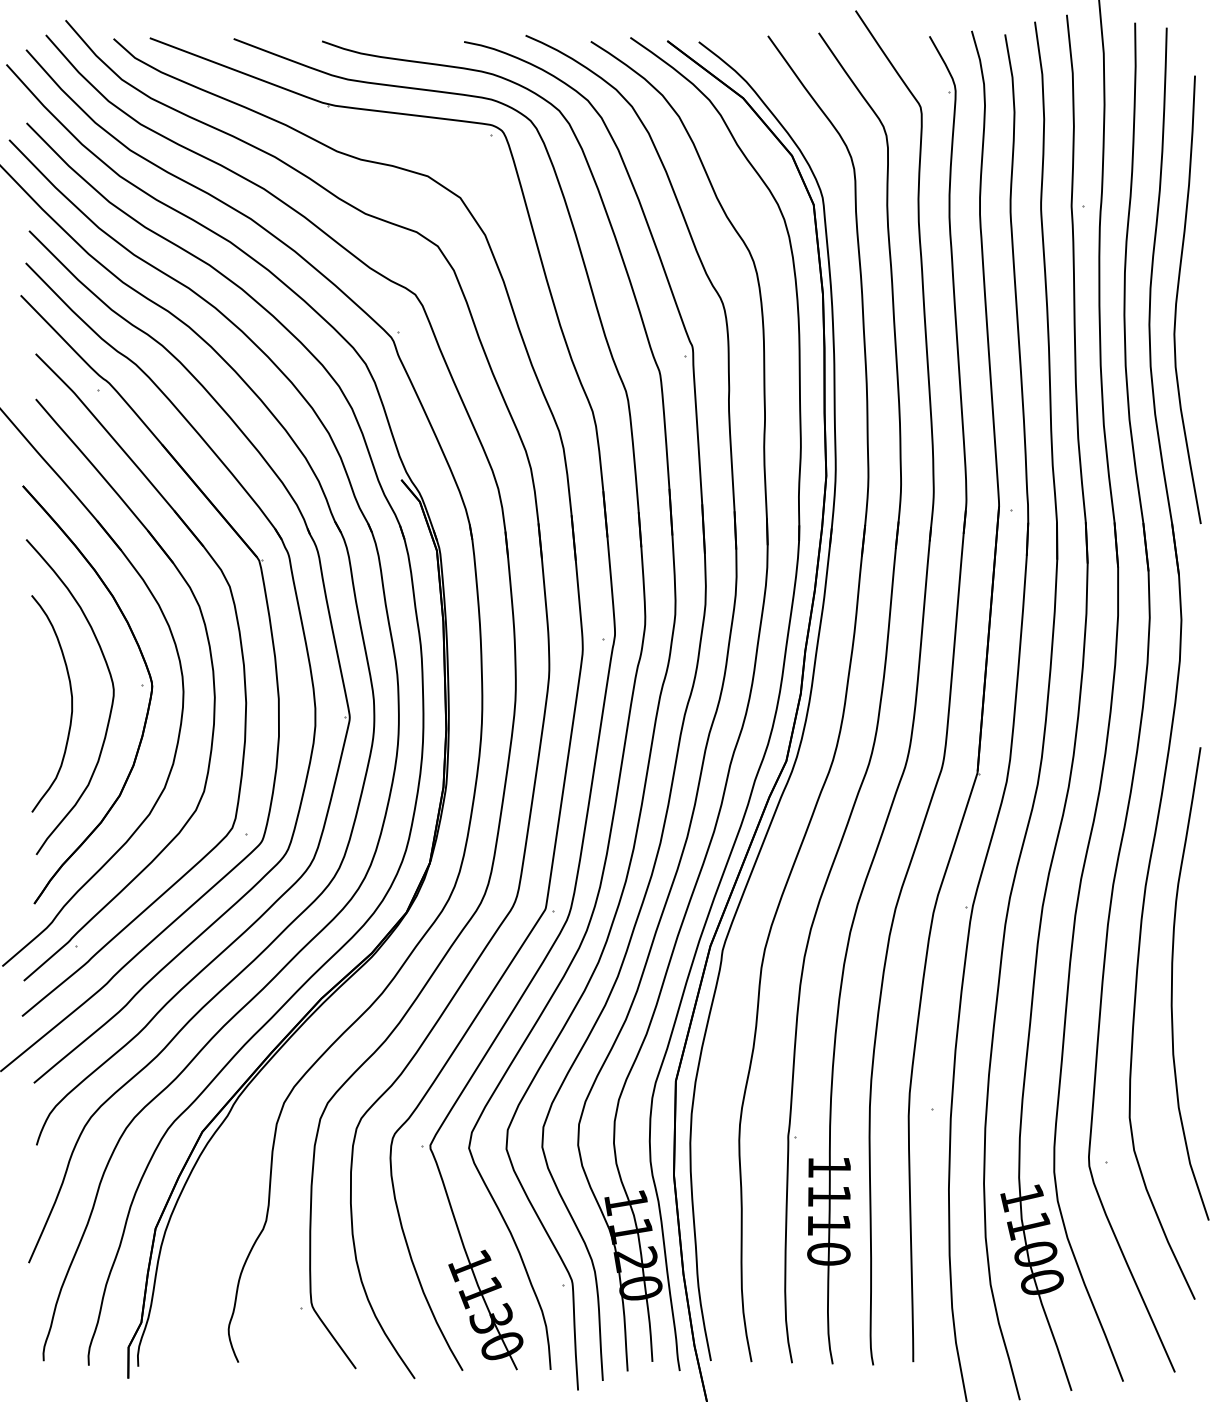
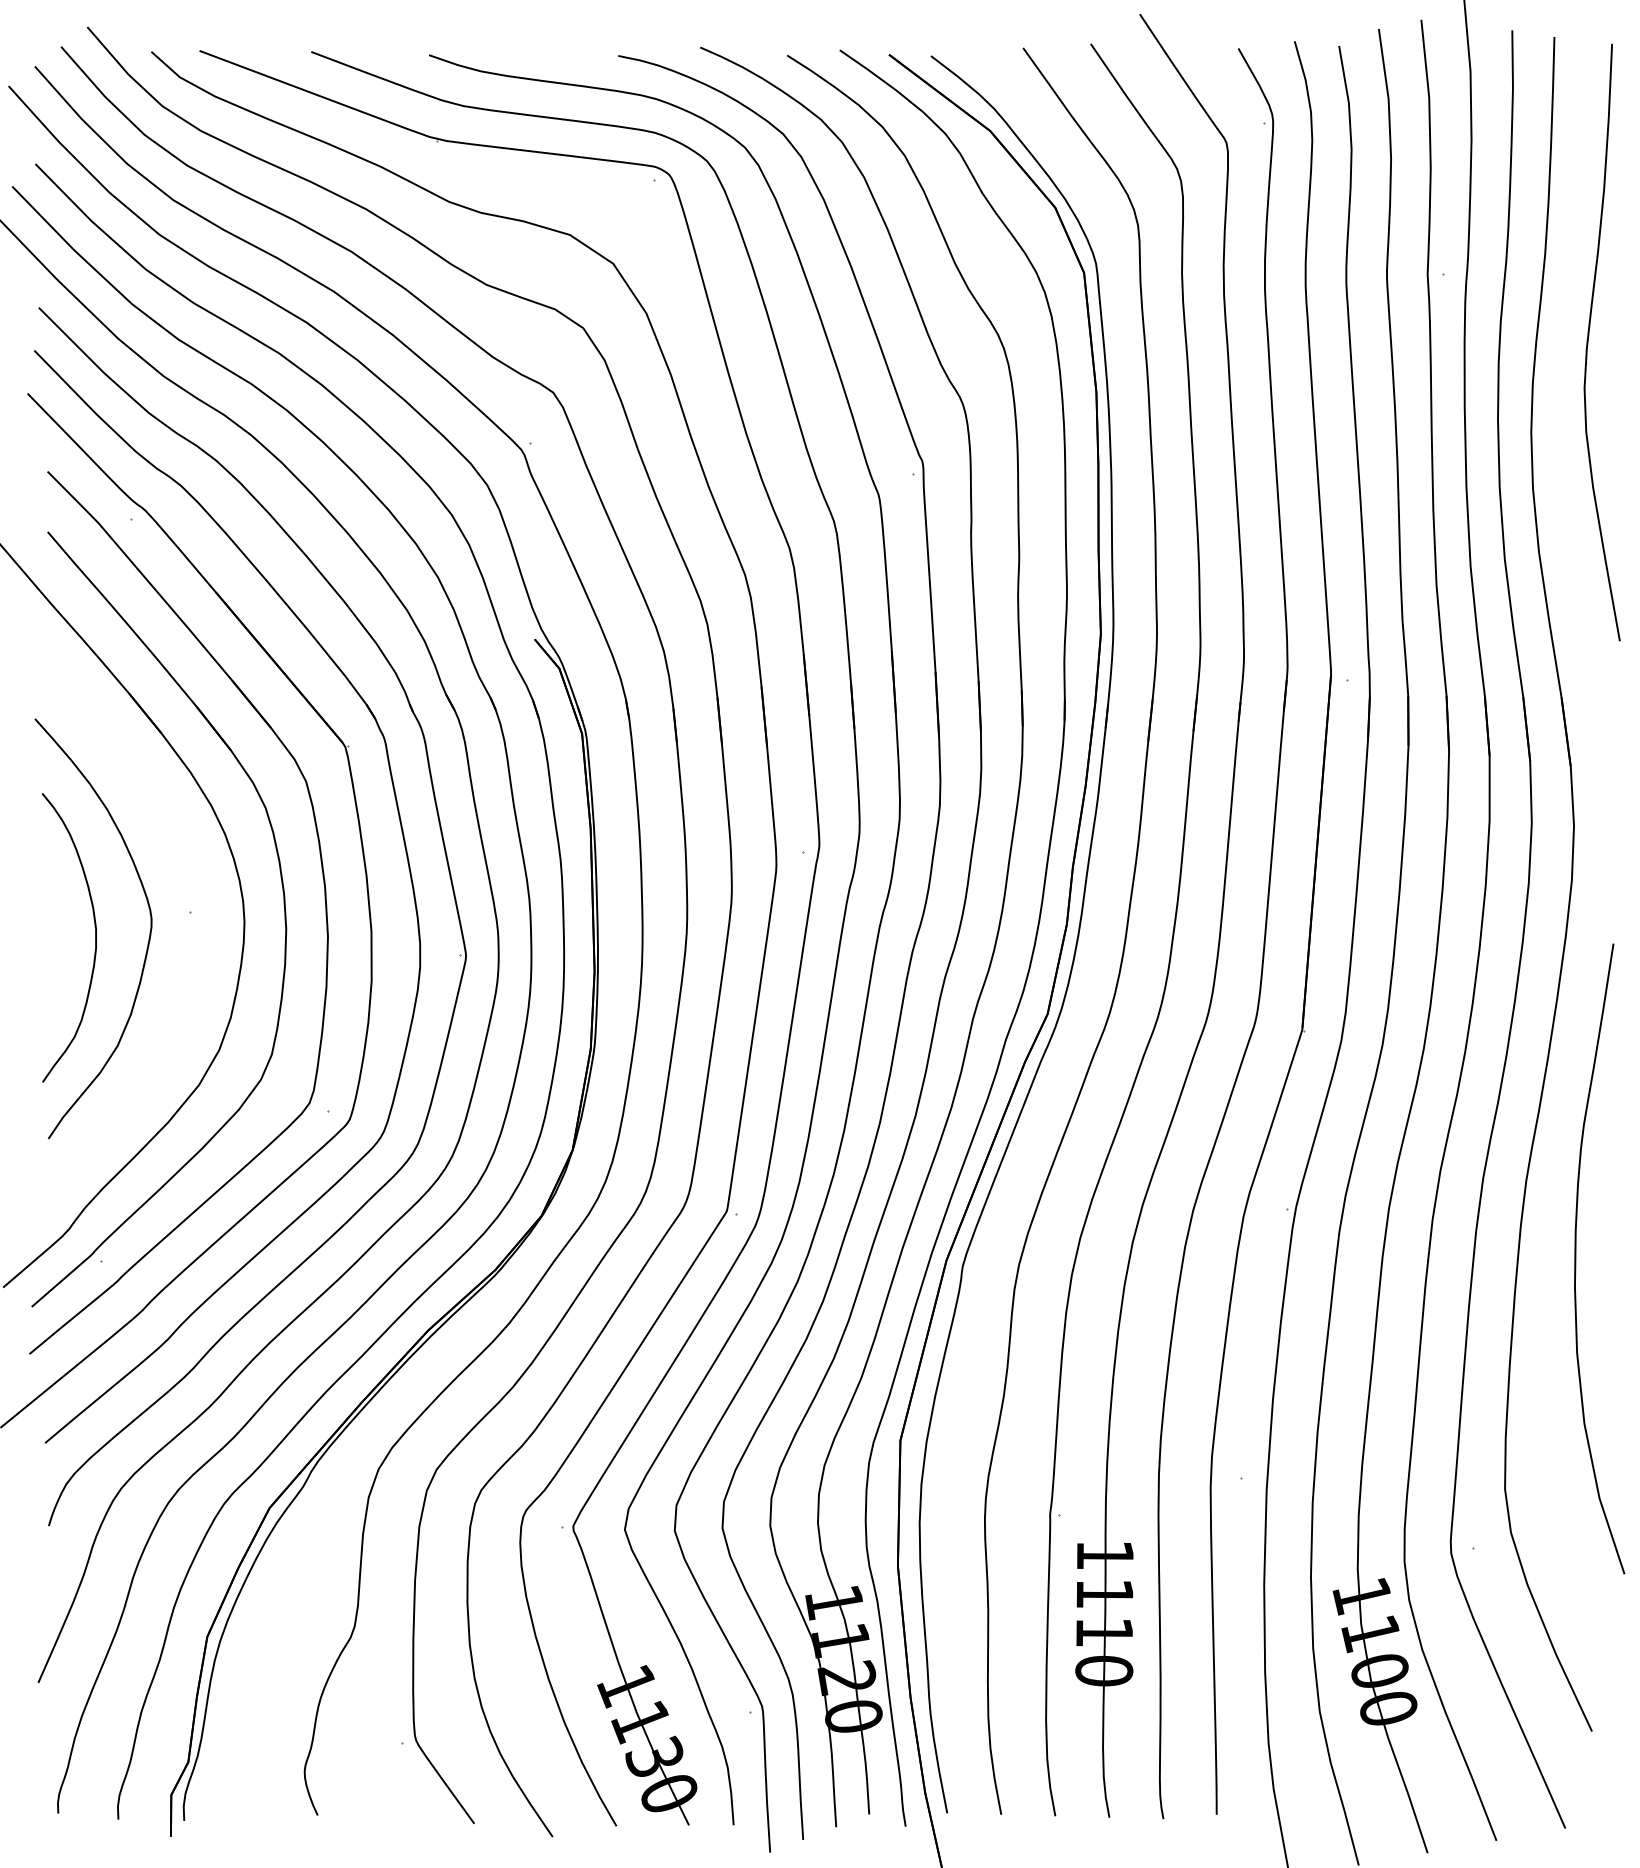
curve: (1177, 299) -> (1588, 342), moved
part: (147, 708) -> (196, 944), removed
curve: (1172, 983) -> (1576, 1258), moved

